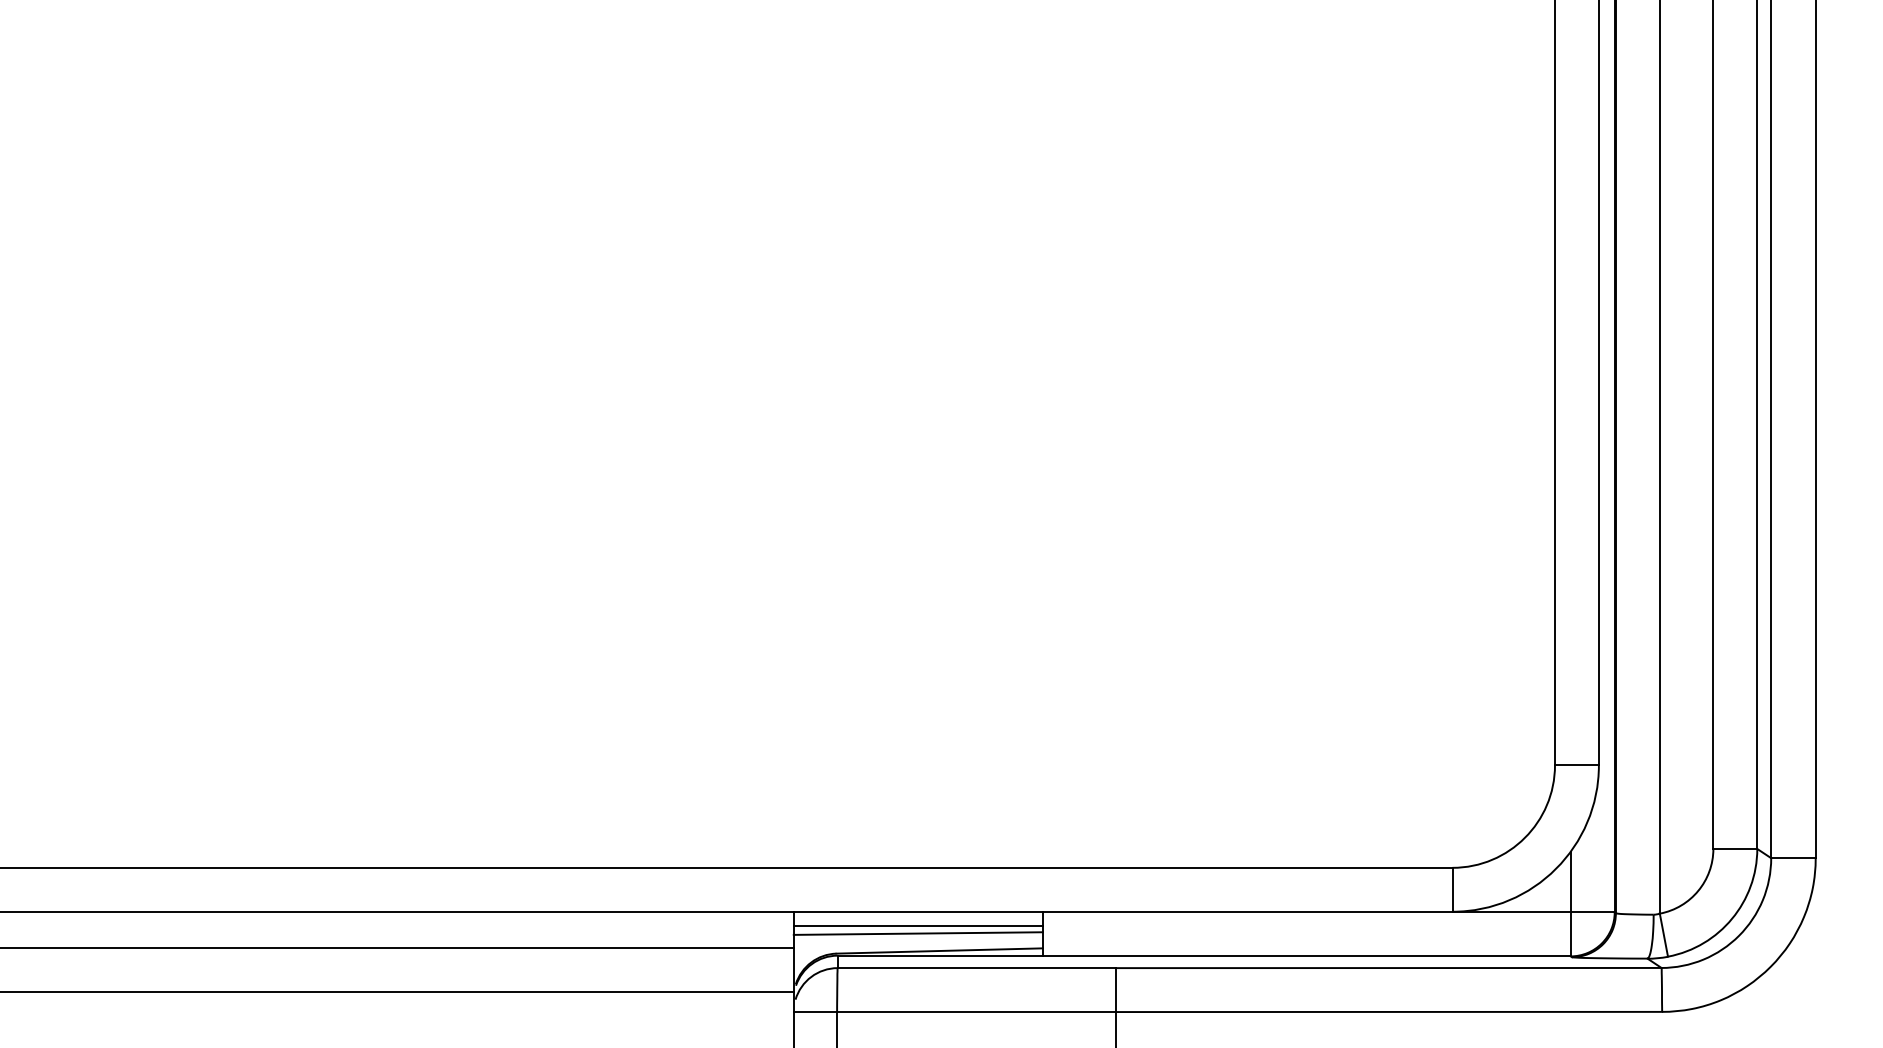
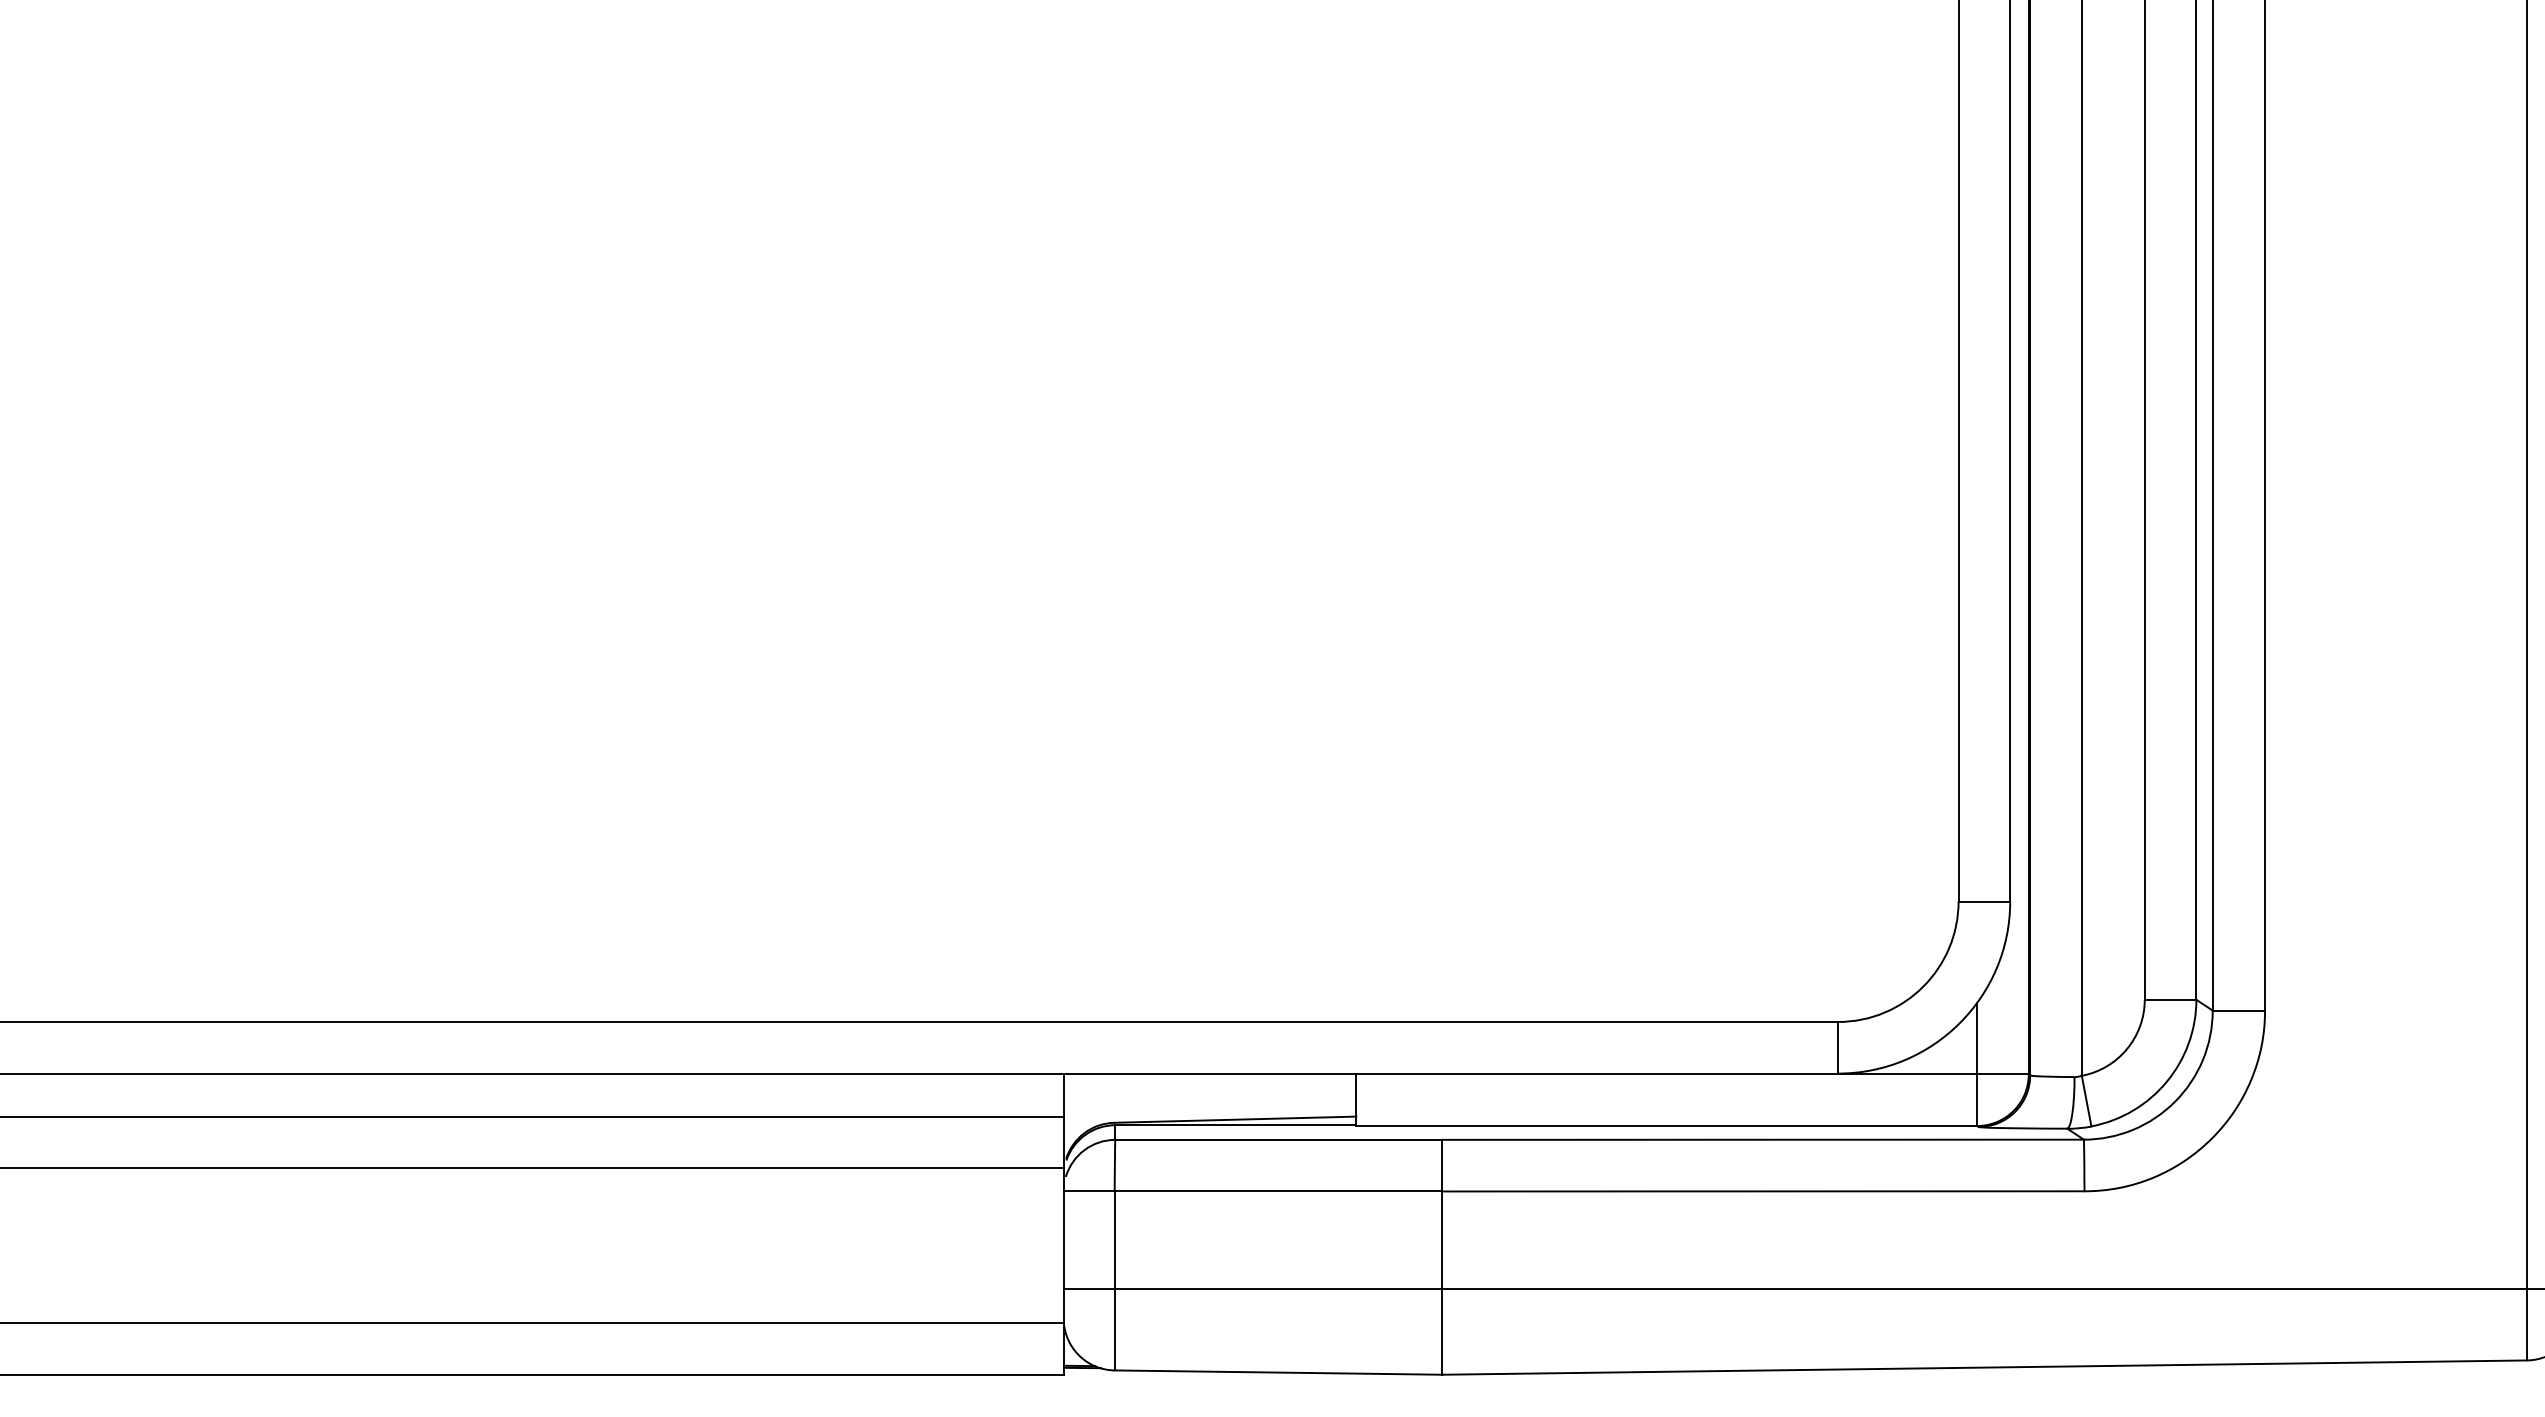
line: (917, 926) -> (1209, 1090), removed
line: (917, 932) -> (1209, 1098), removed

